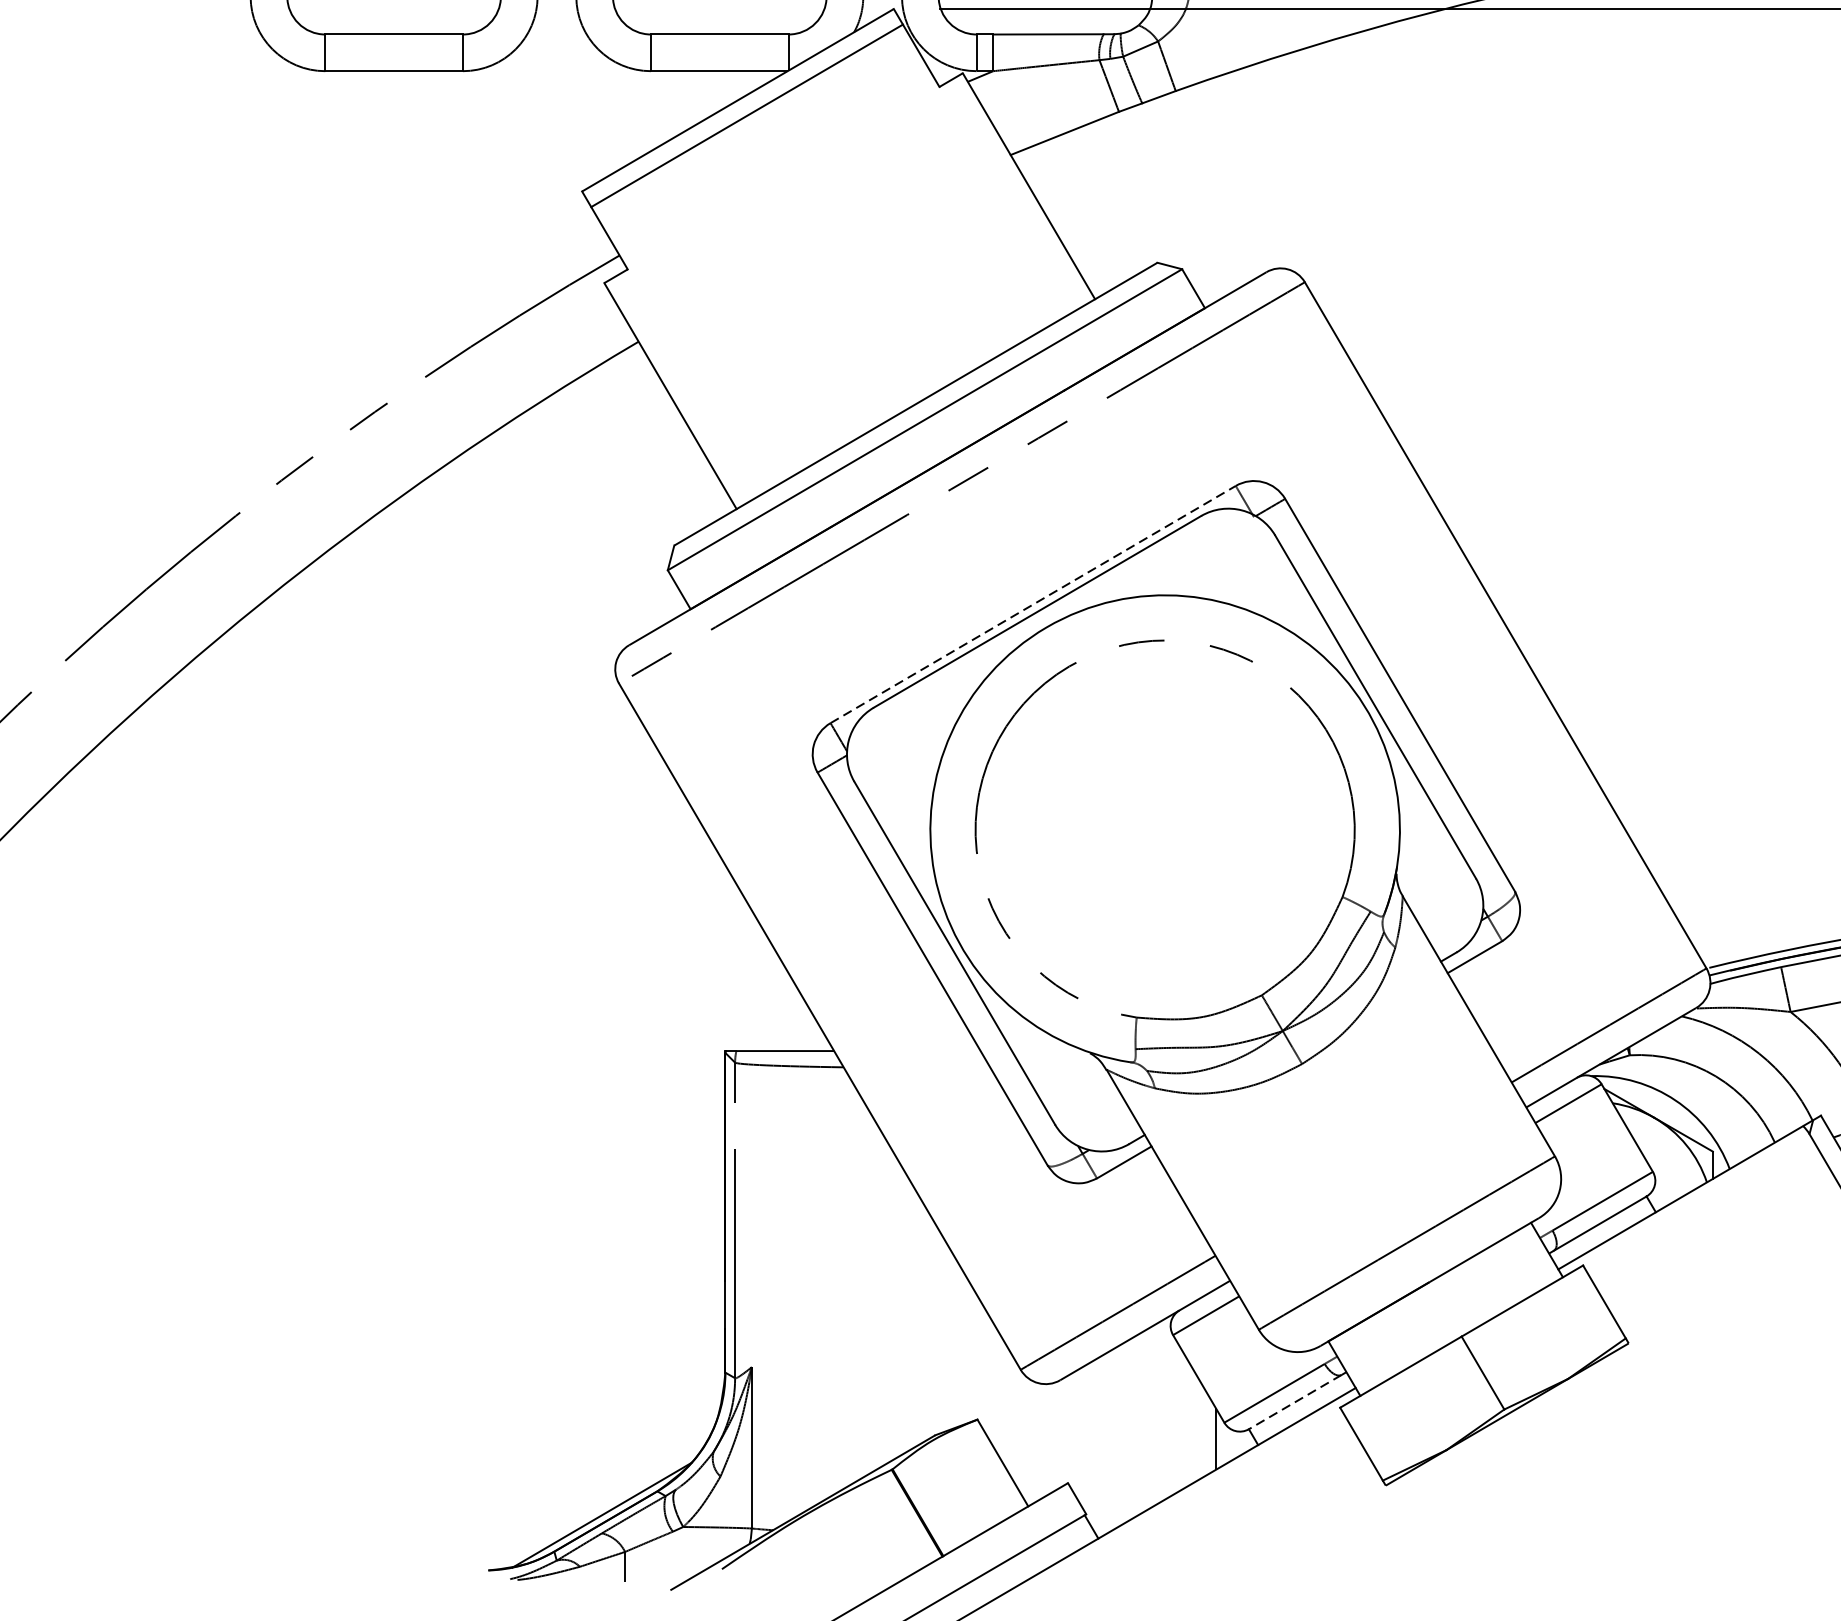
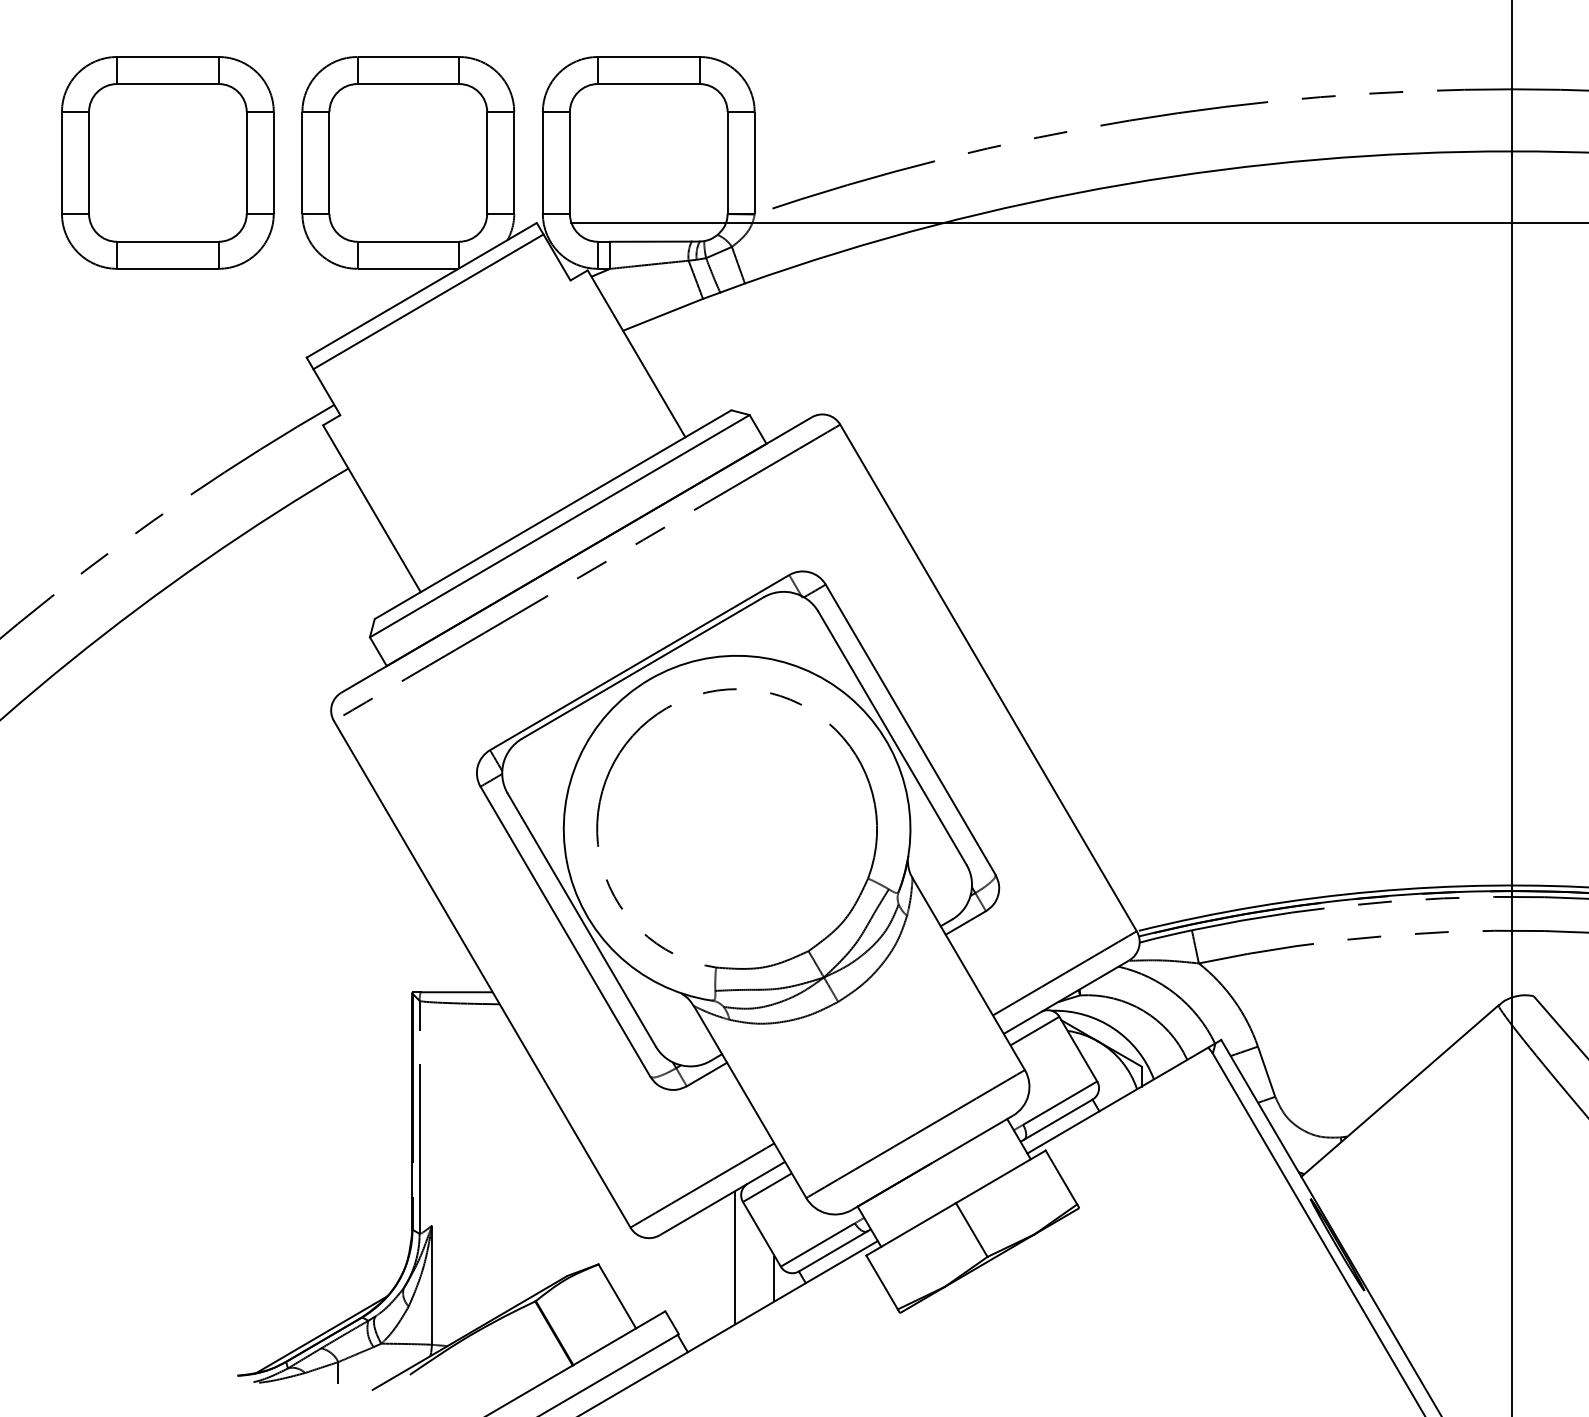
line: (1034, 604) -> (640, 662), dashed -> solid
line: (1295, 1402) -> (833, 1251), dashed -> solid
line: (1161, 1410) -> (734, 1257), added

